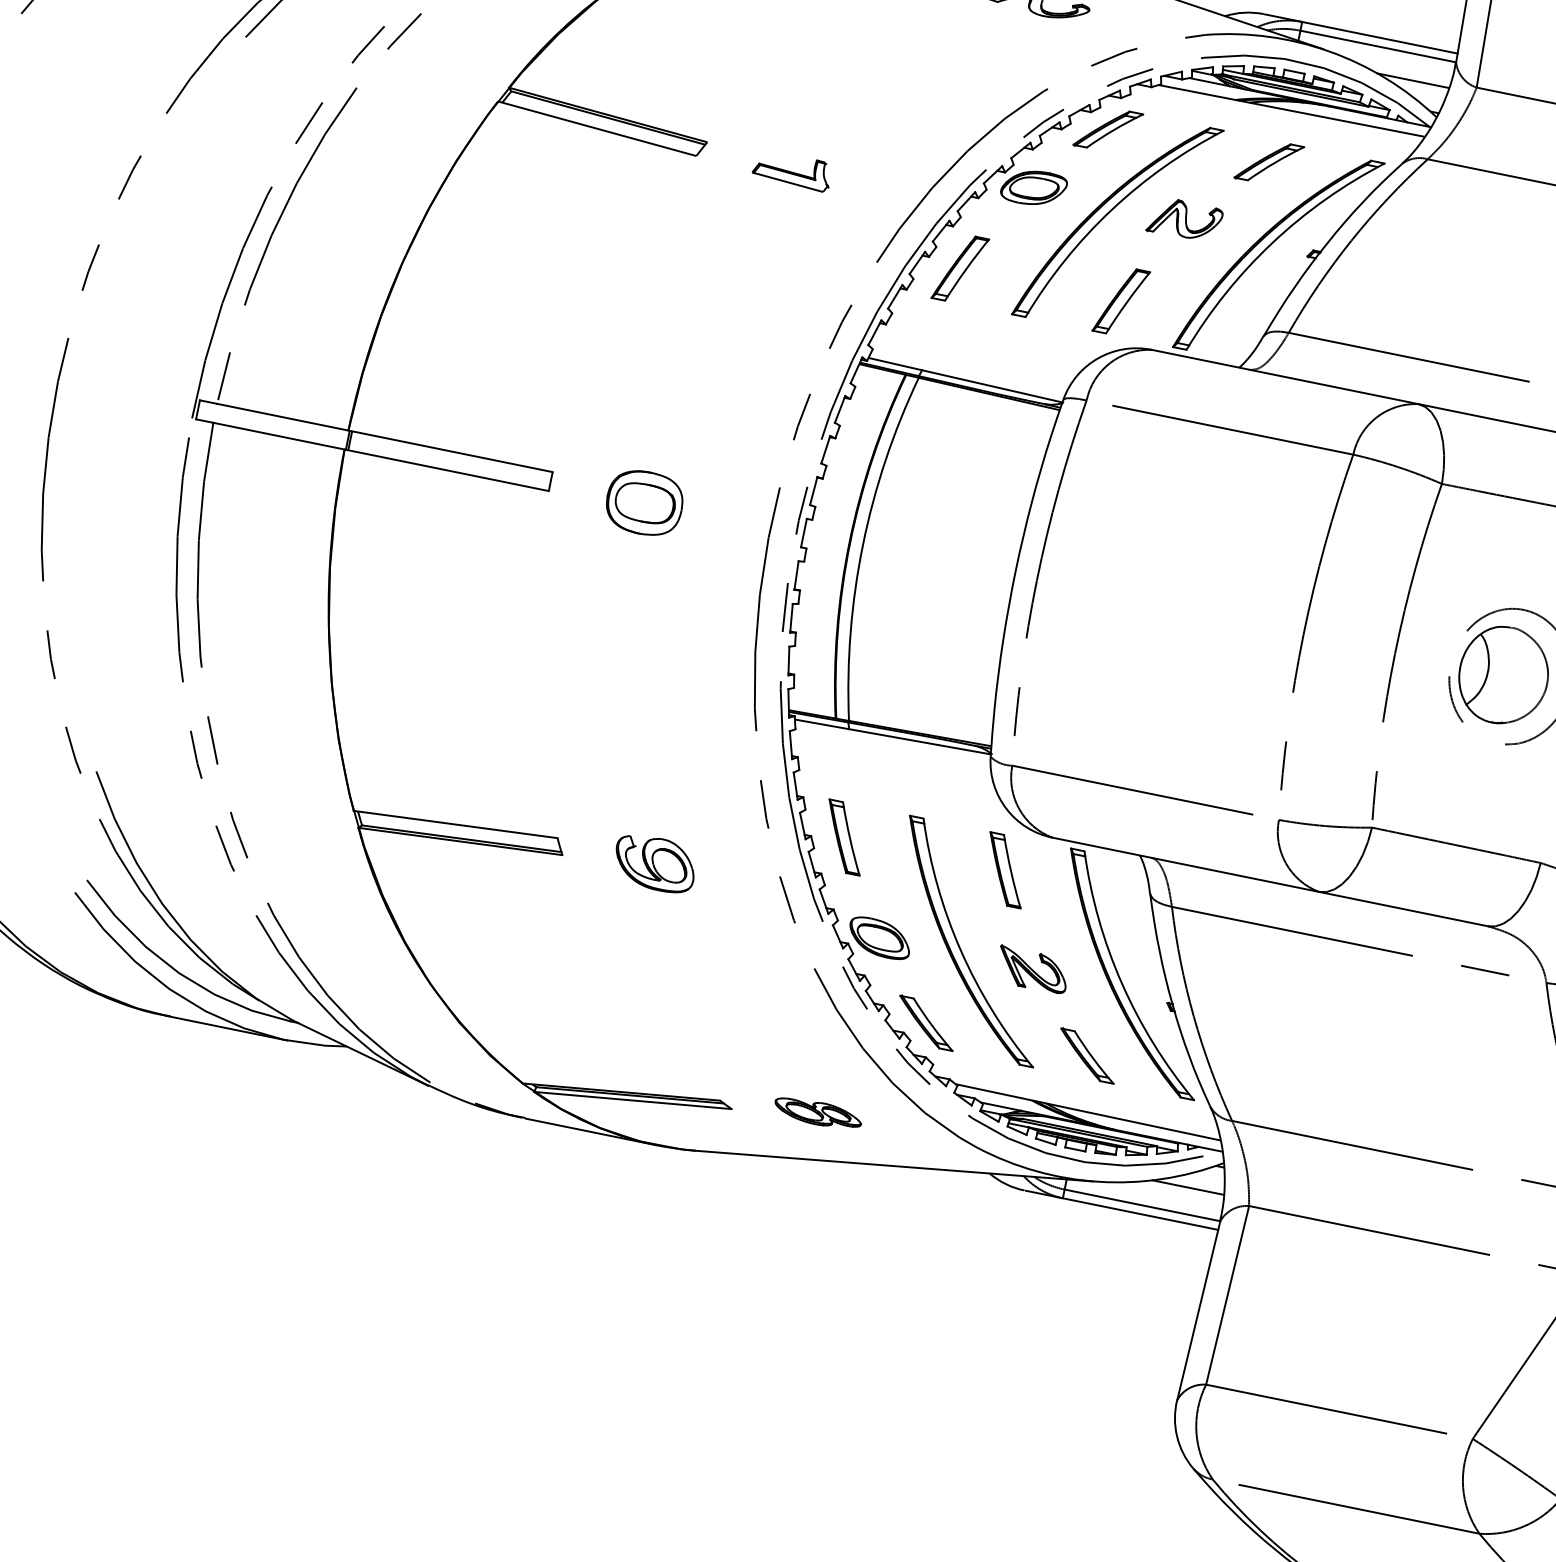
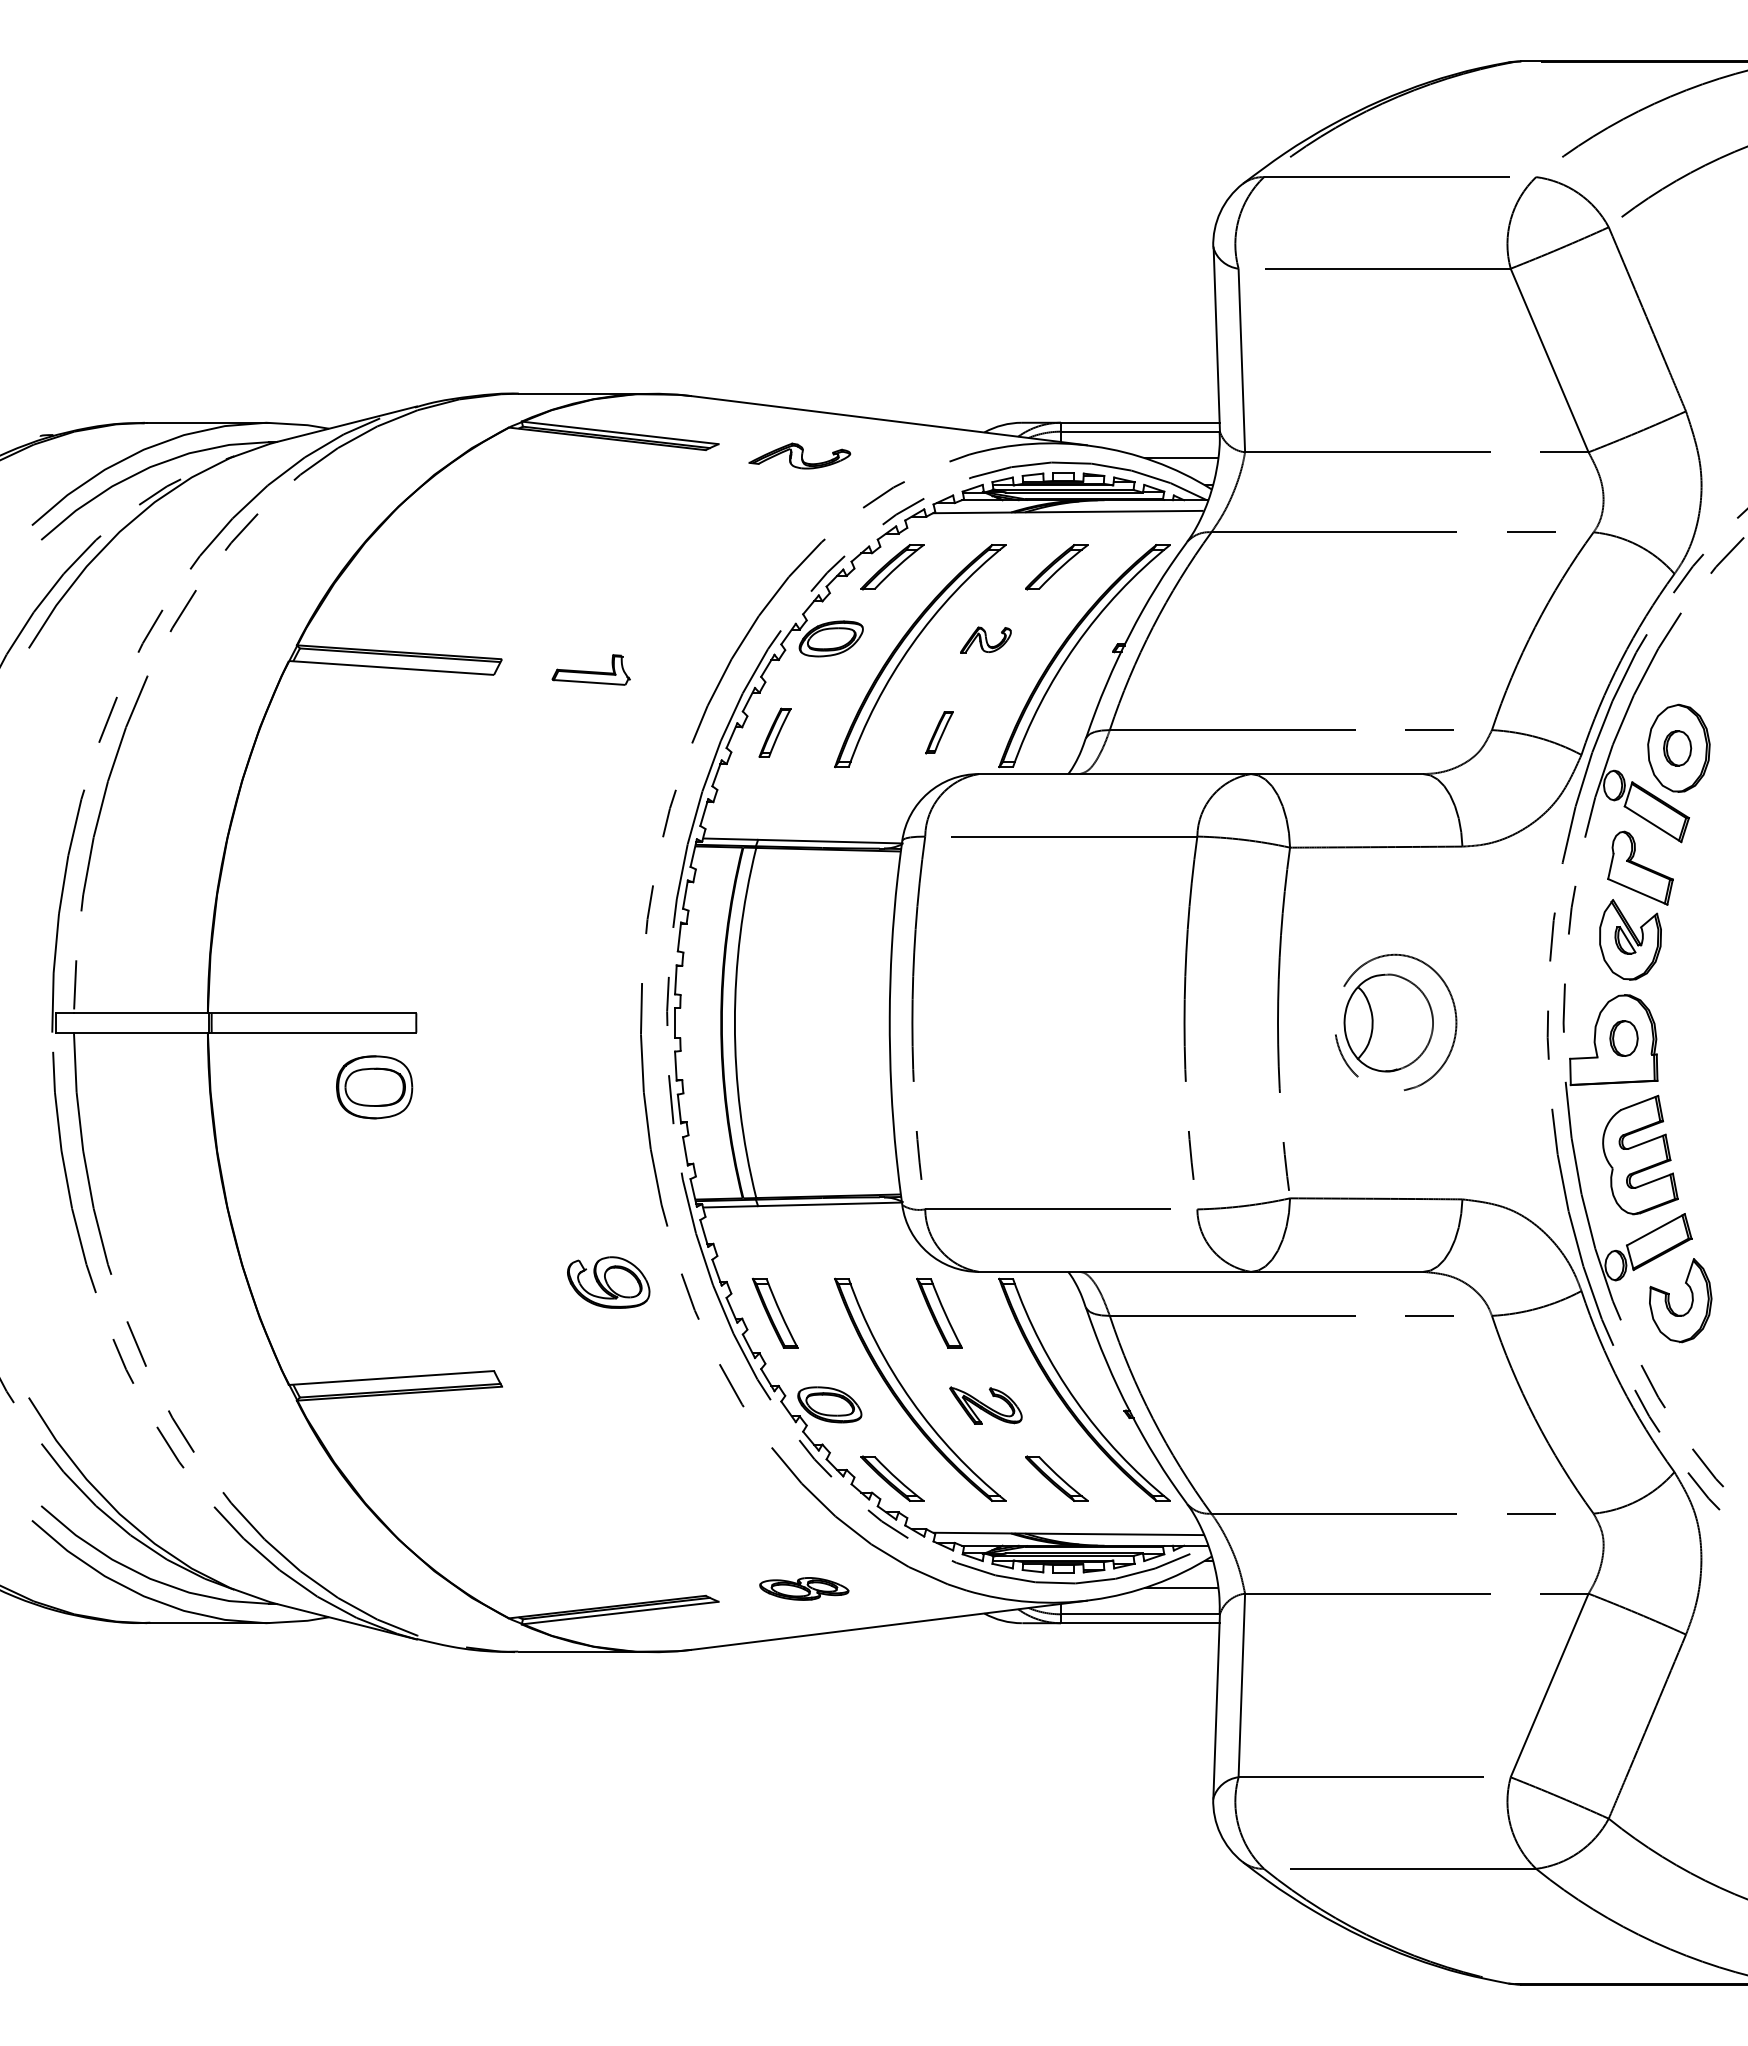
part: (1184, 220) -> (985, 640), size x0.7
part: (959, 268) -> (774, 732), size x0.7
part: (1121, 301) -> (939, 732), size x0.6
part: (644, 503) -> (374, 1087), moved
part: (654, 863) -> (608, 1282), moved

